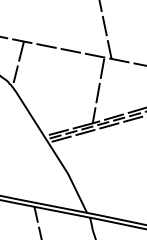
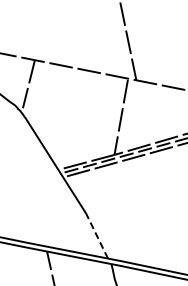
line: (77, 192) -> (96, 234), solid -> dashed

